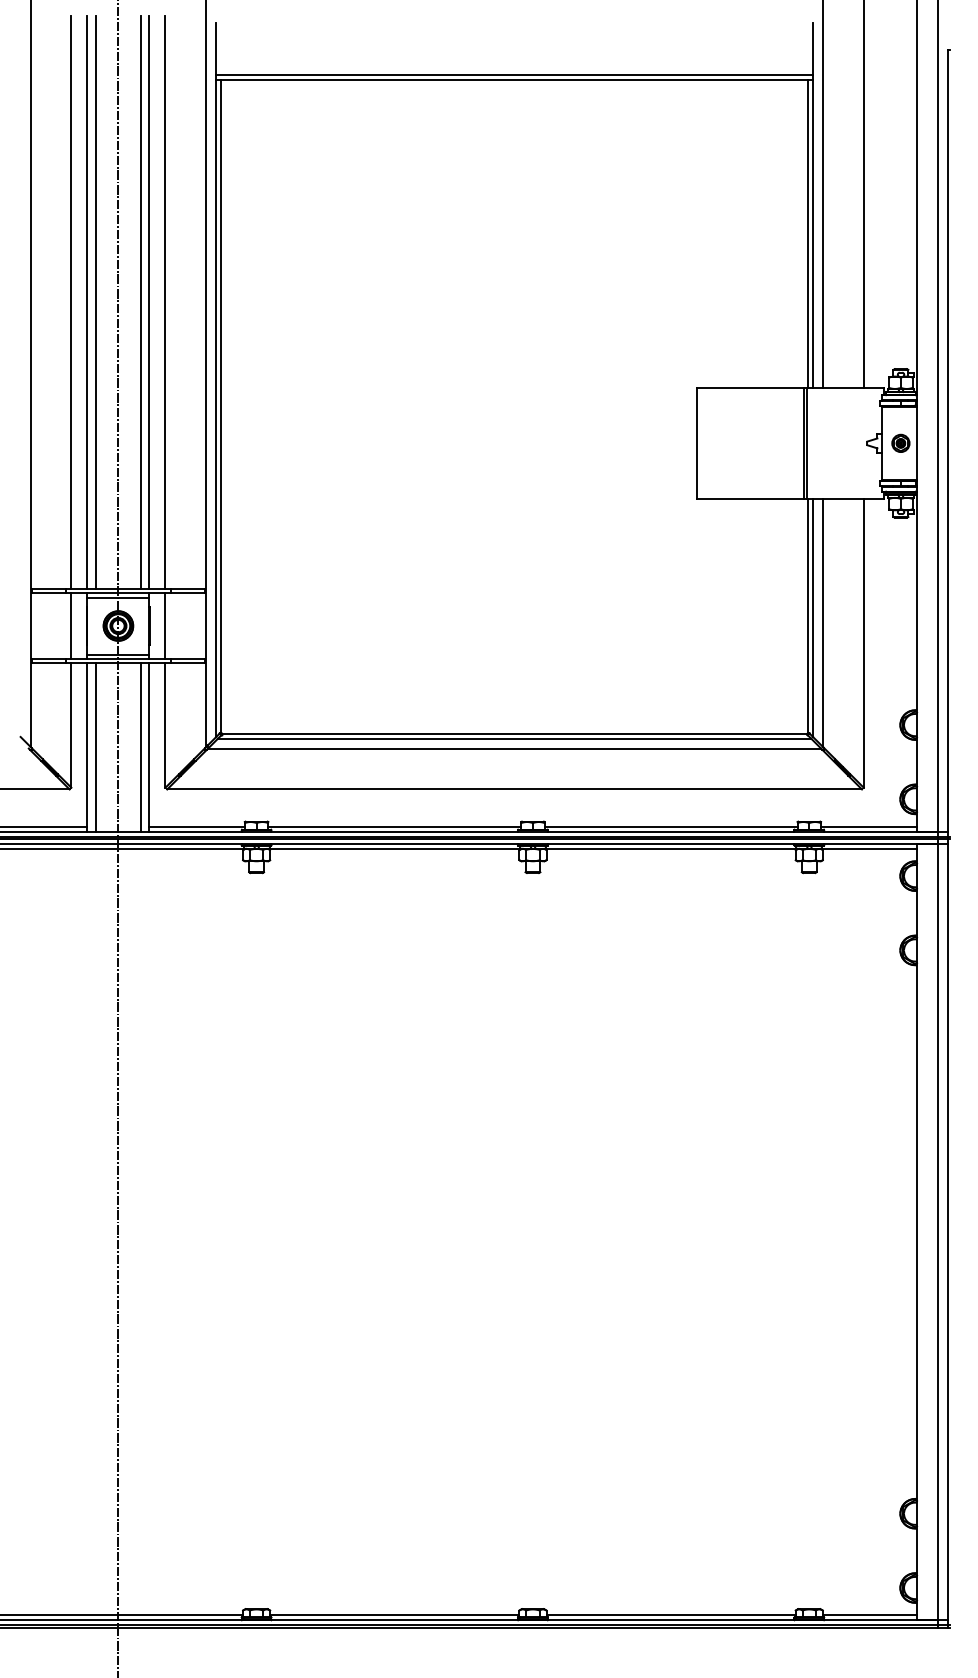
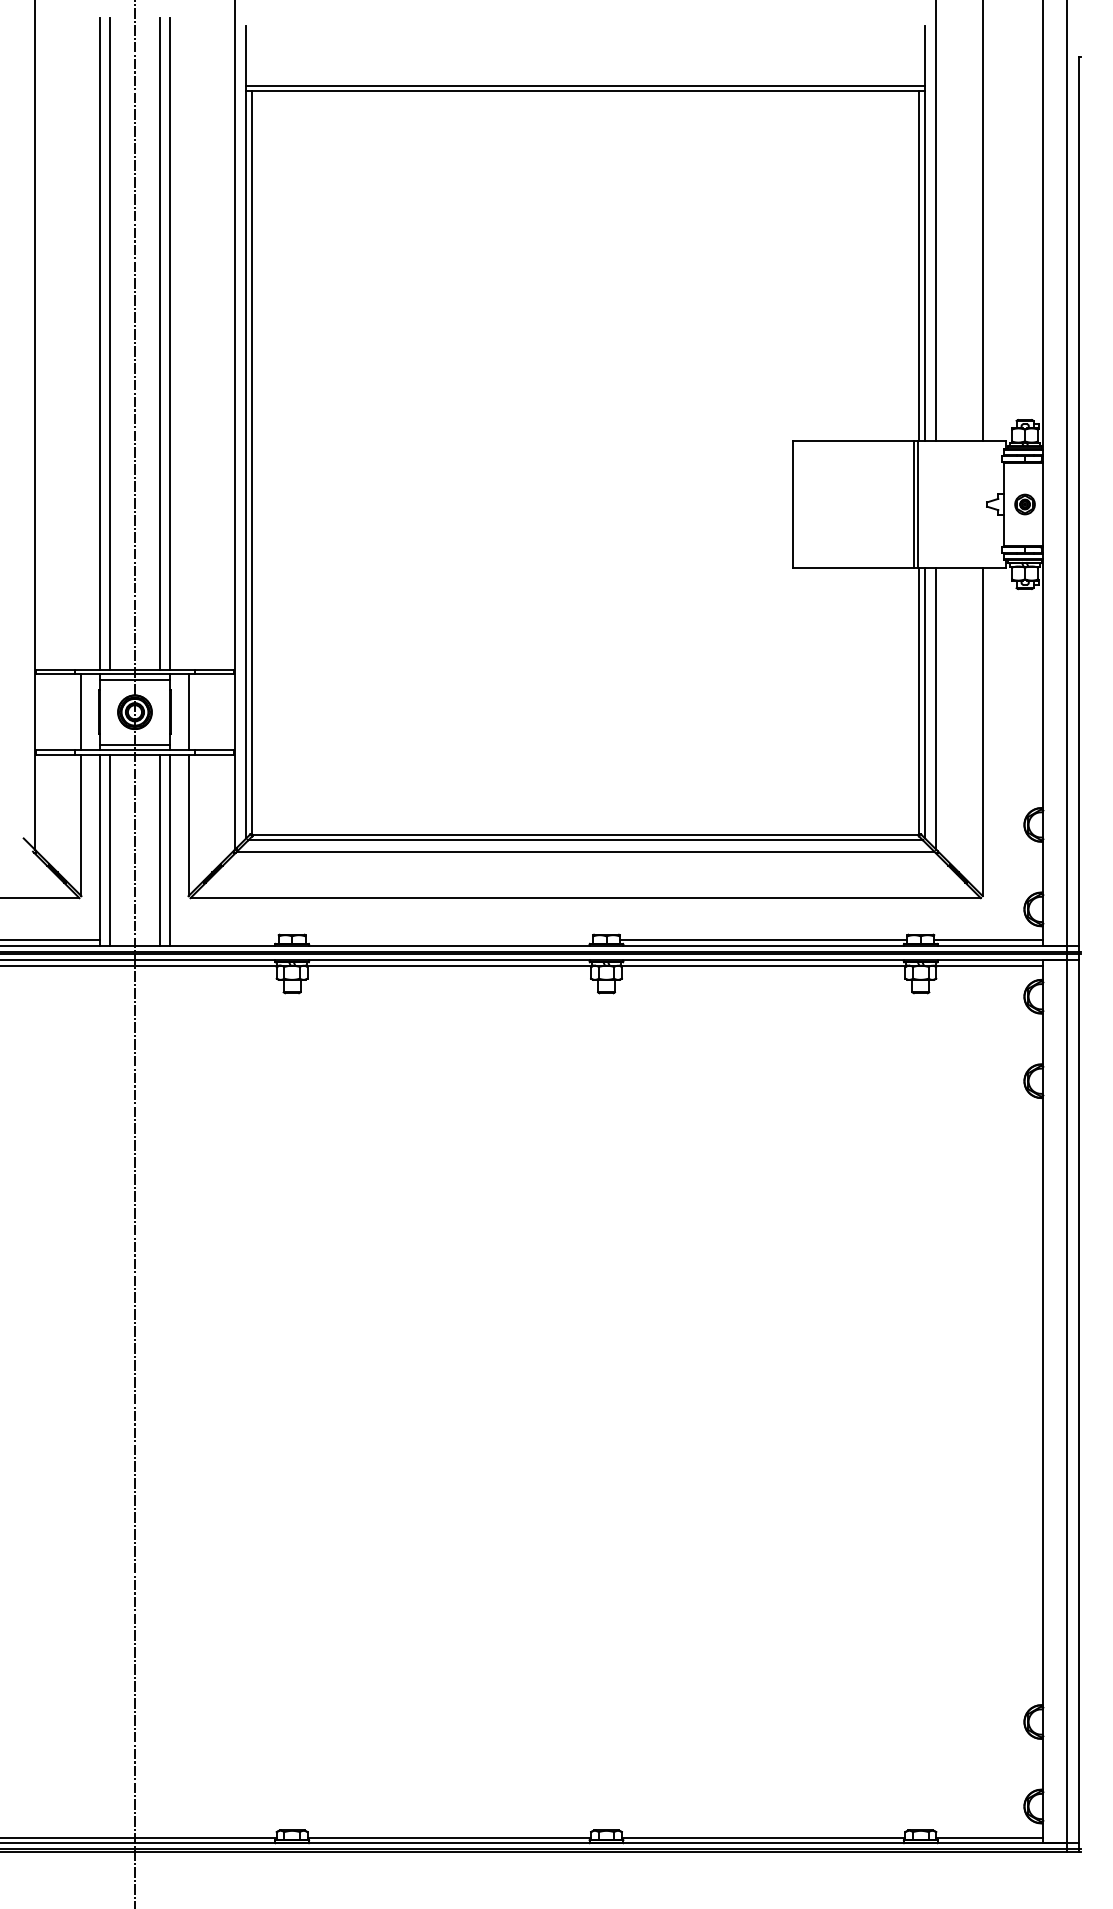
line: (71, 301) -> (81, 343), removed
line: (165, 301) -> (188, 343), removed
line: (196, 826) -> (223, 940), removed
line: (394, 826) -> (449, 940), removed

